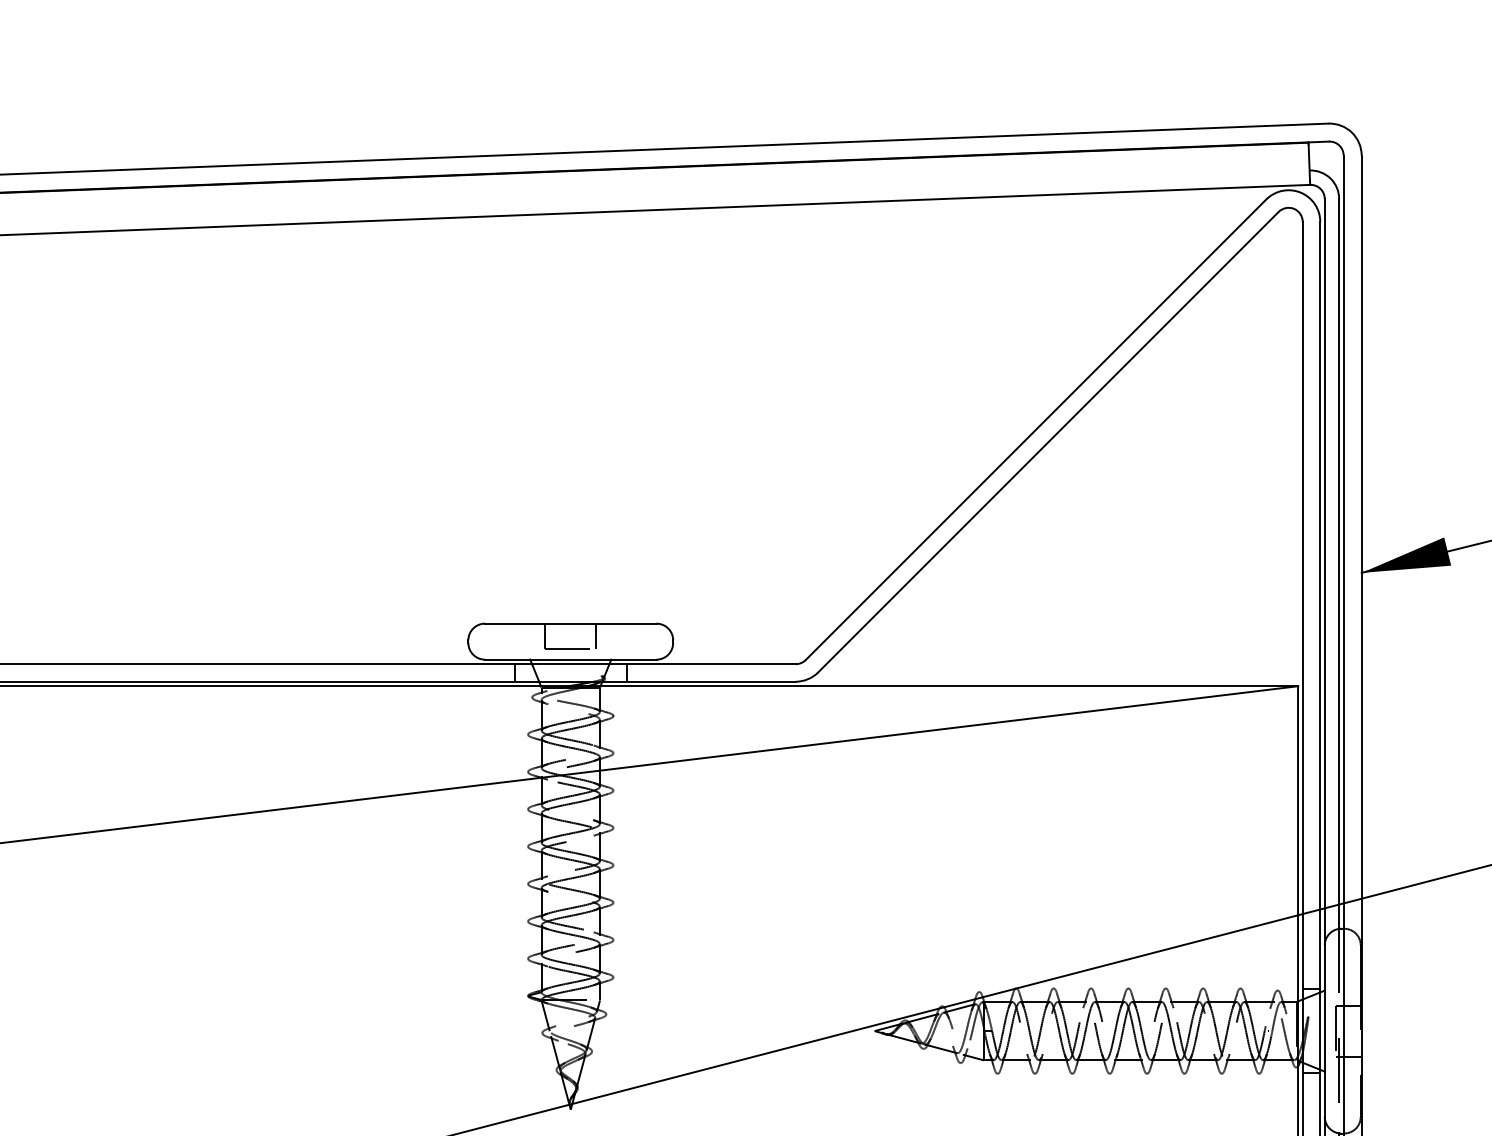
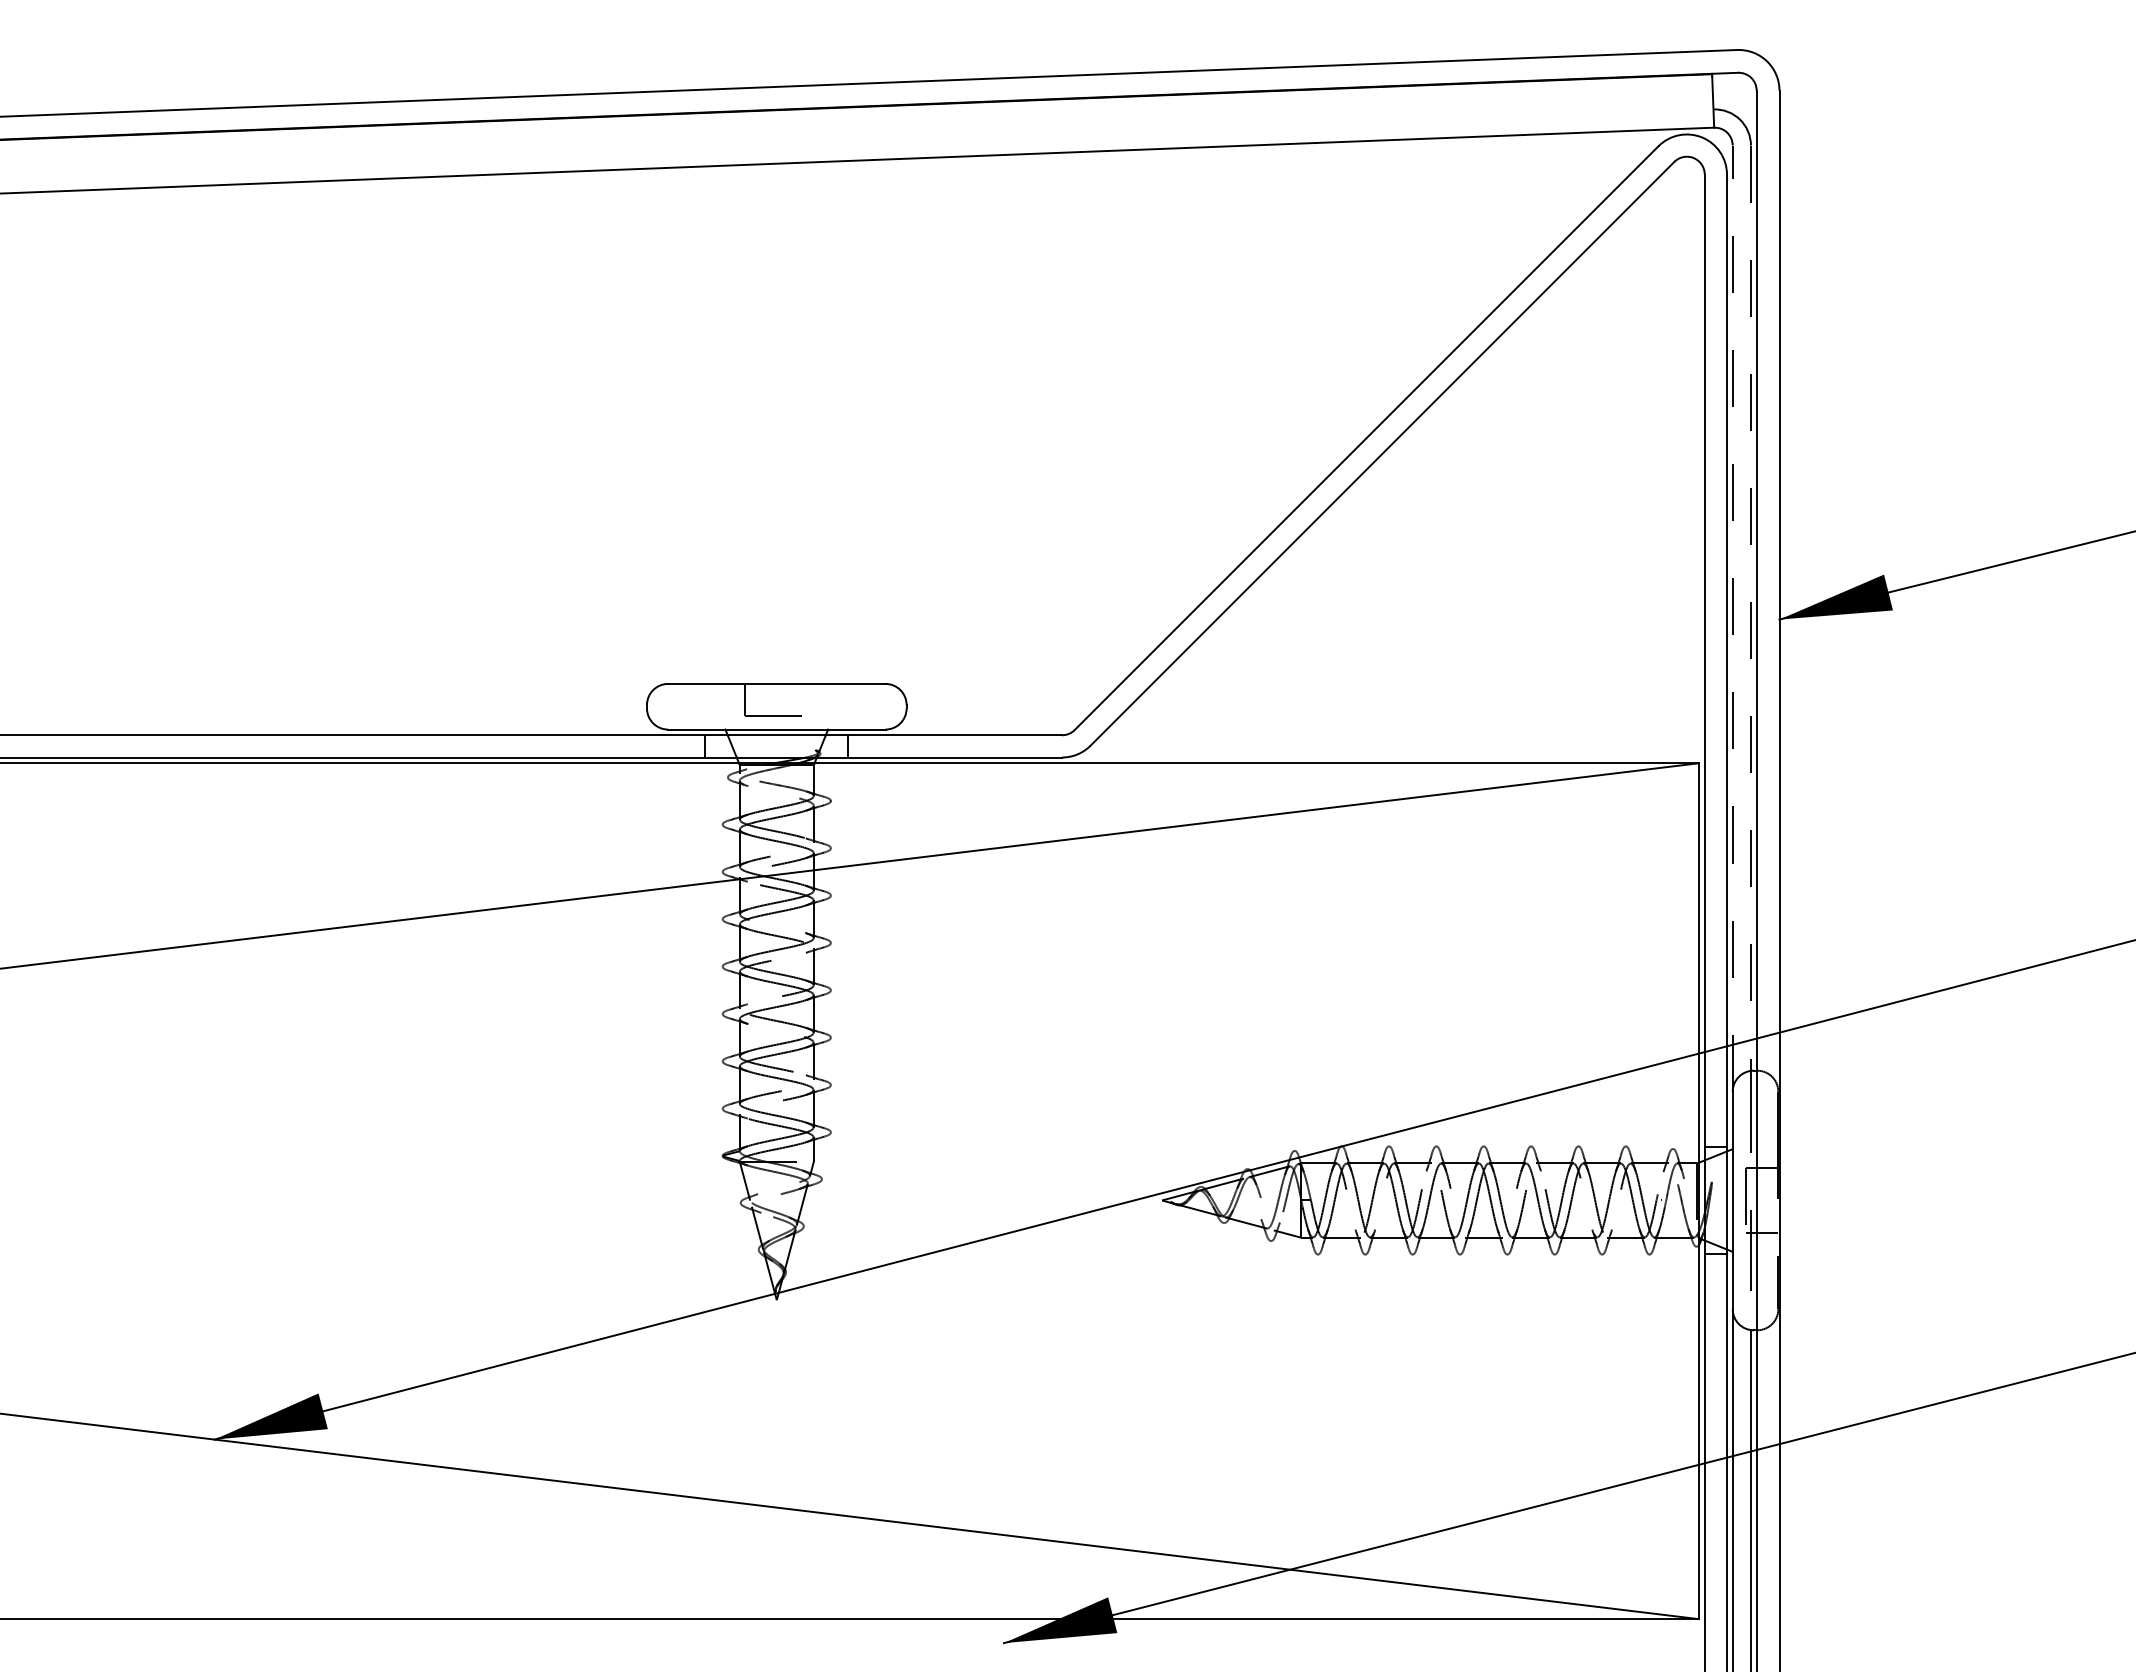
line: (1338, 564) -> (1750, 608), solid -> dashed
line: (1324, 572) -> (1732, 618), solid -> dashed
line: (596, 635) -> (809, 699), removed

